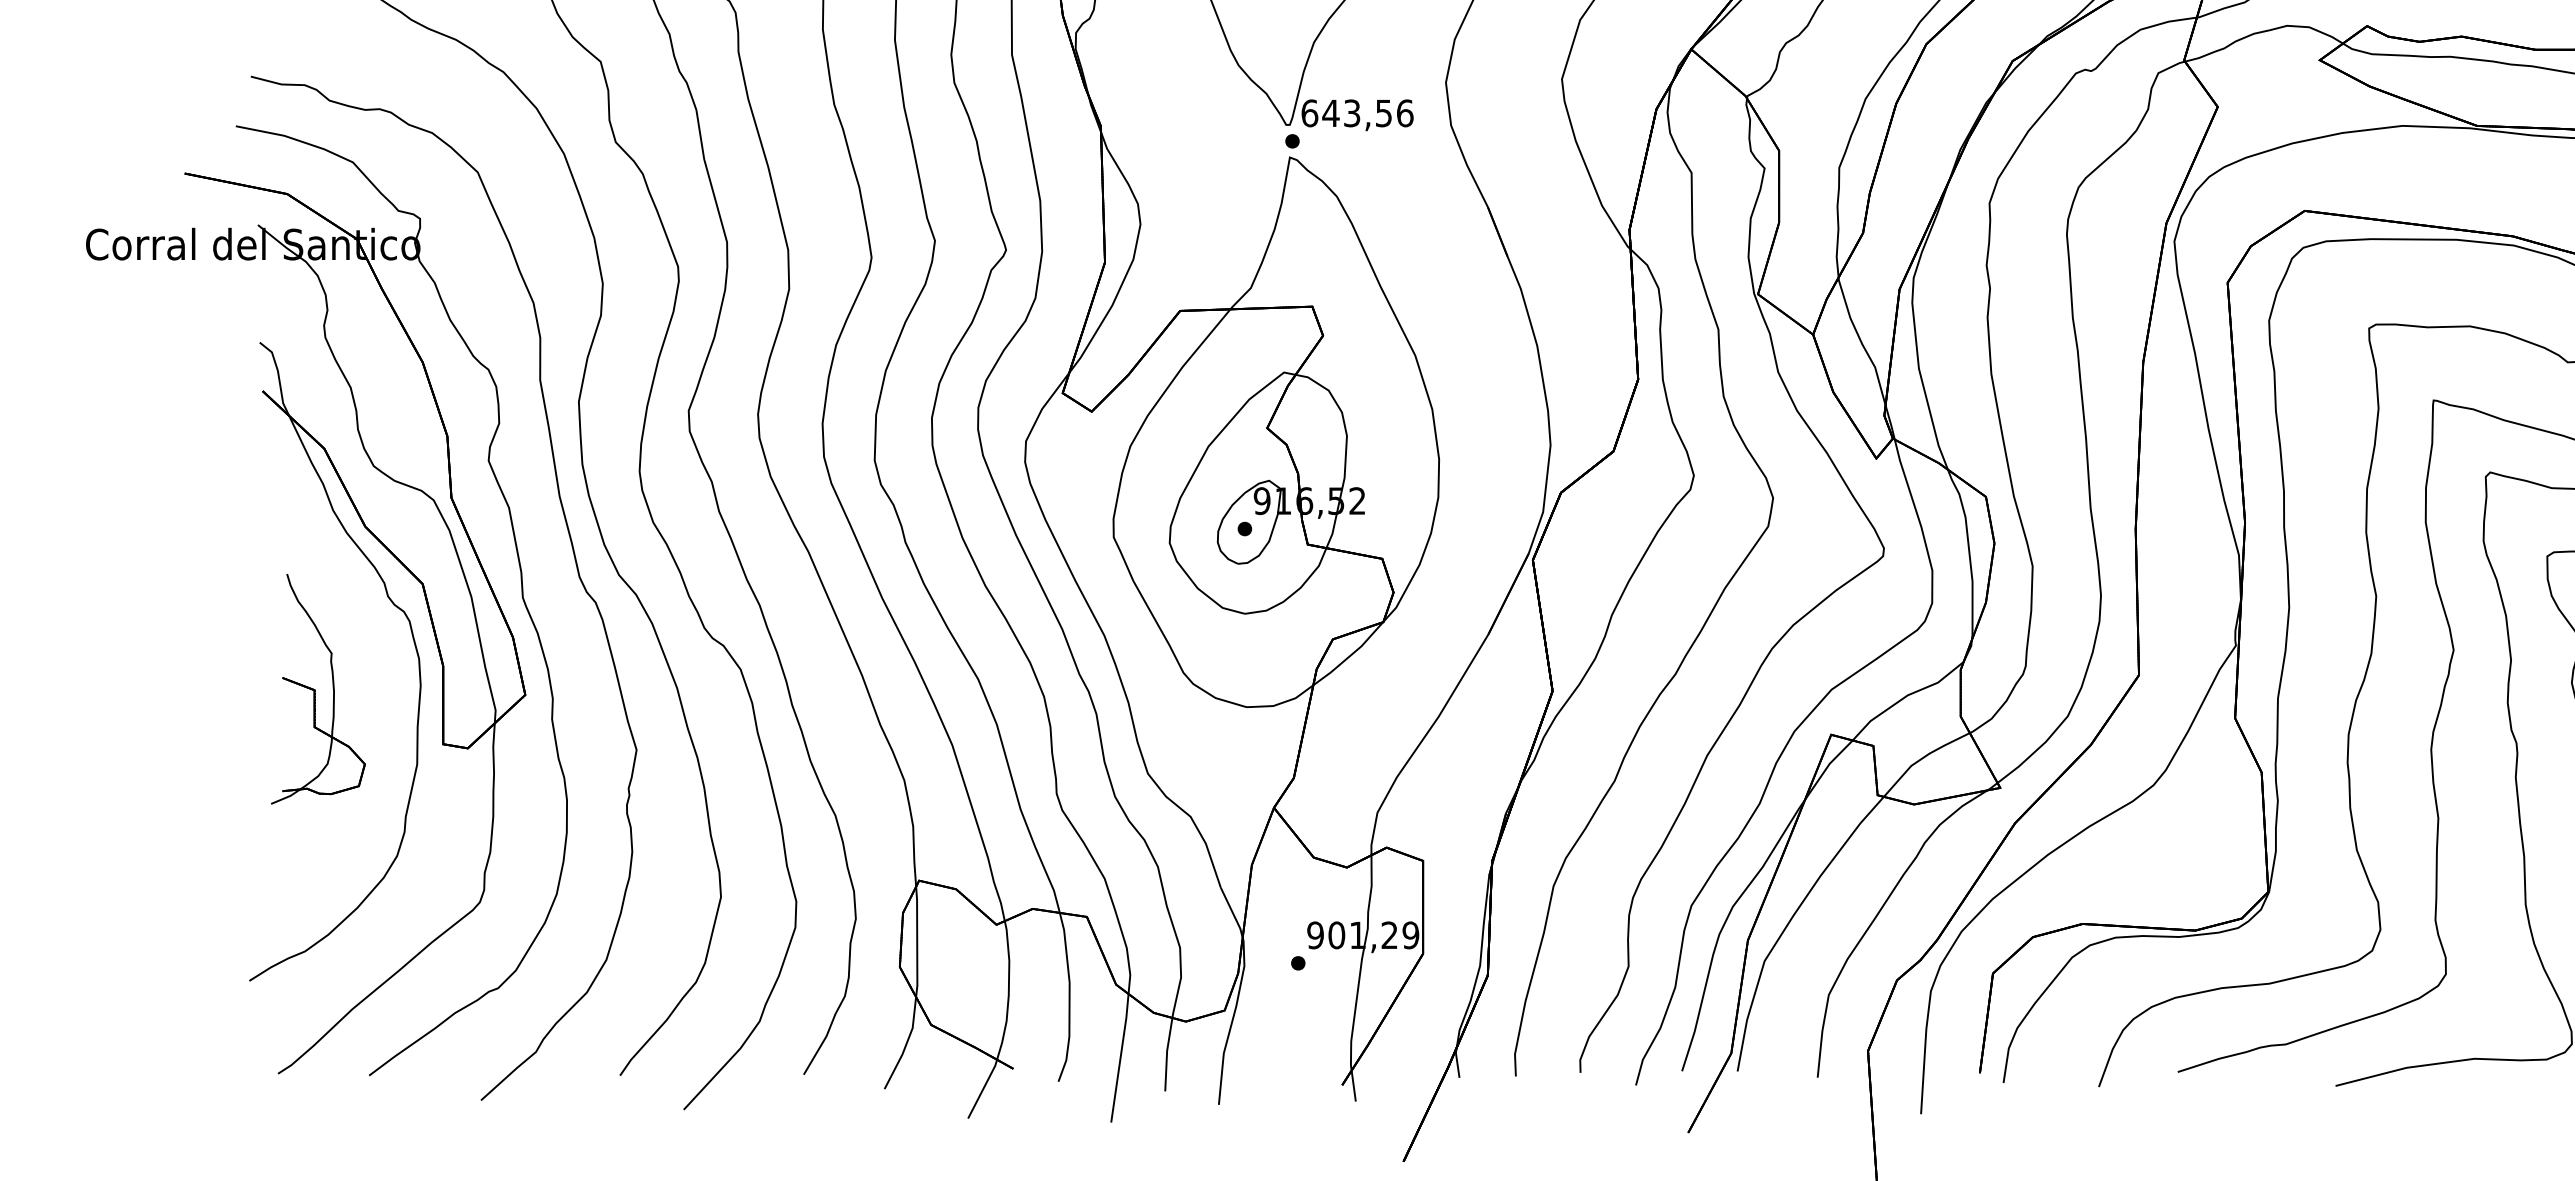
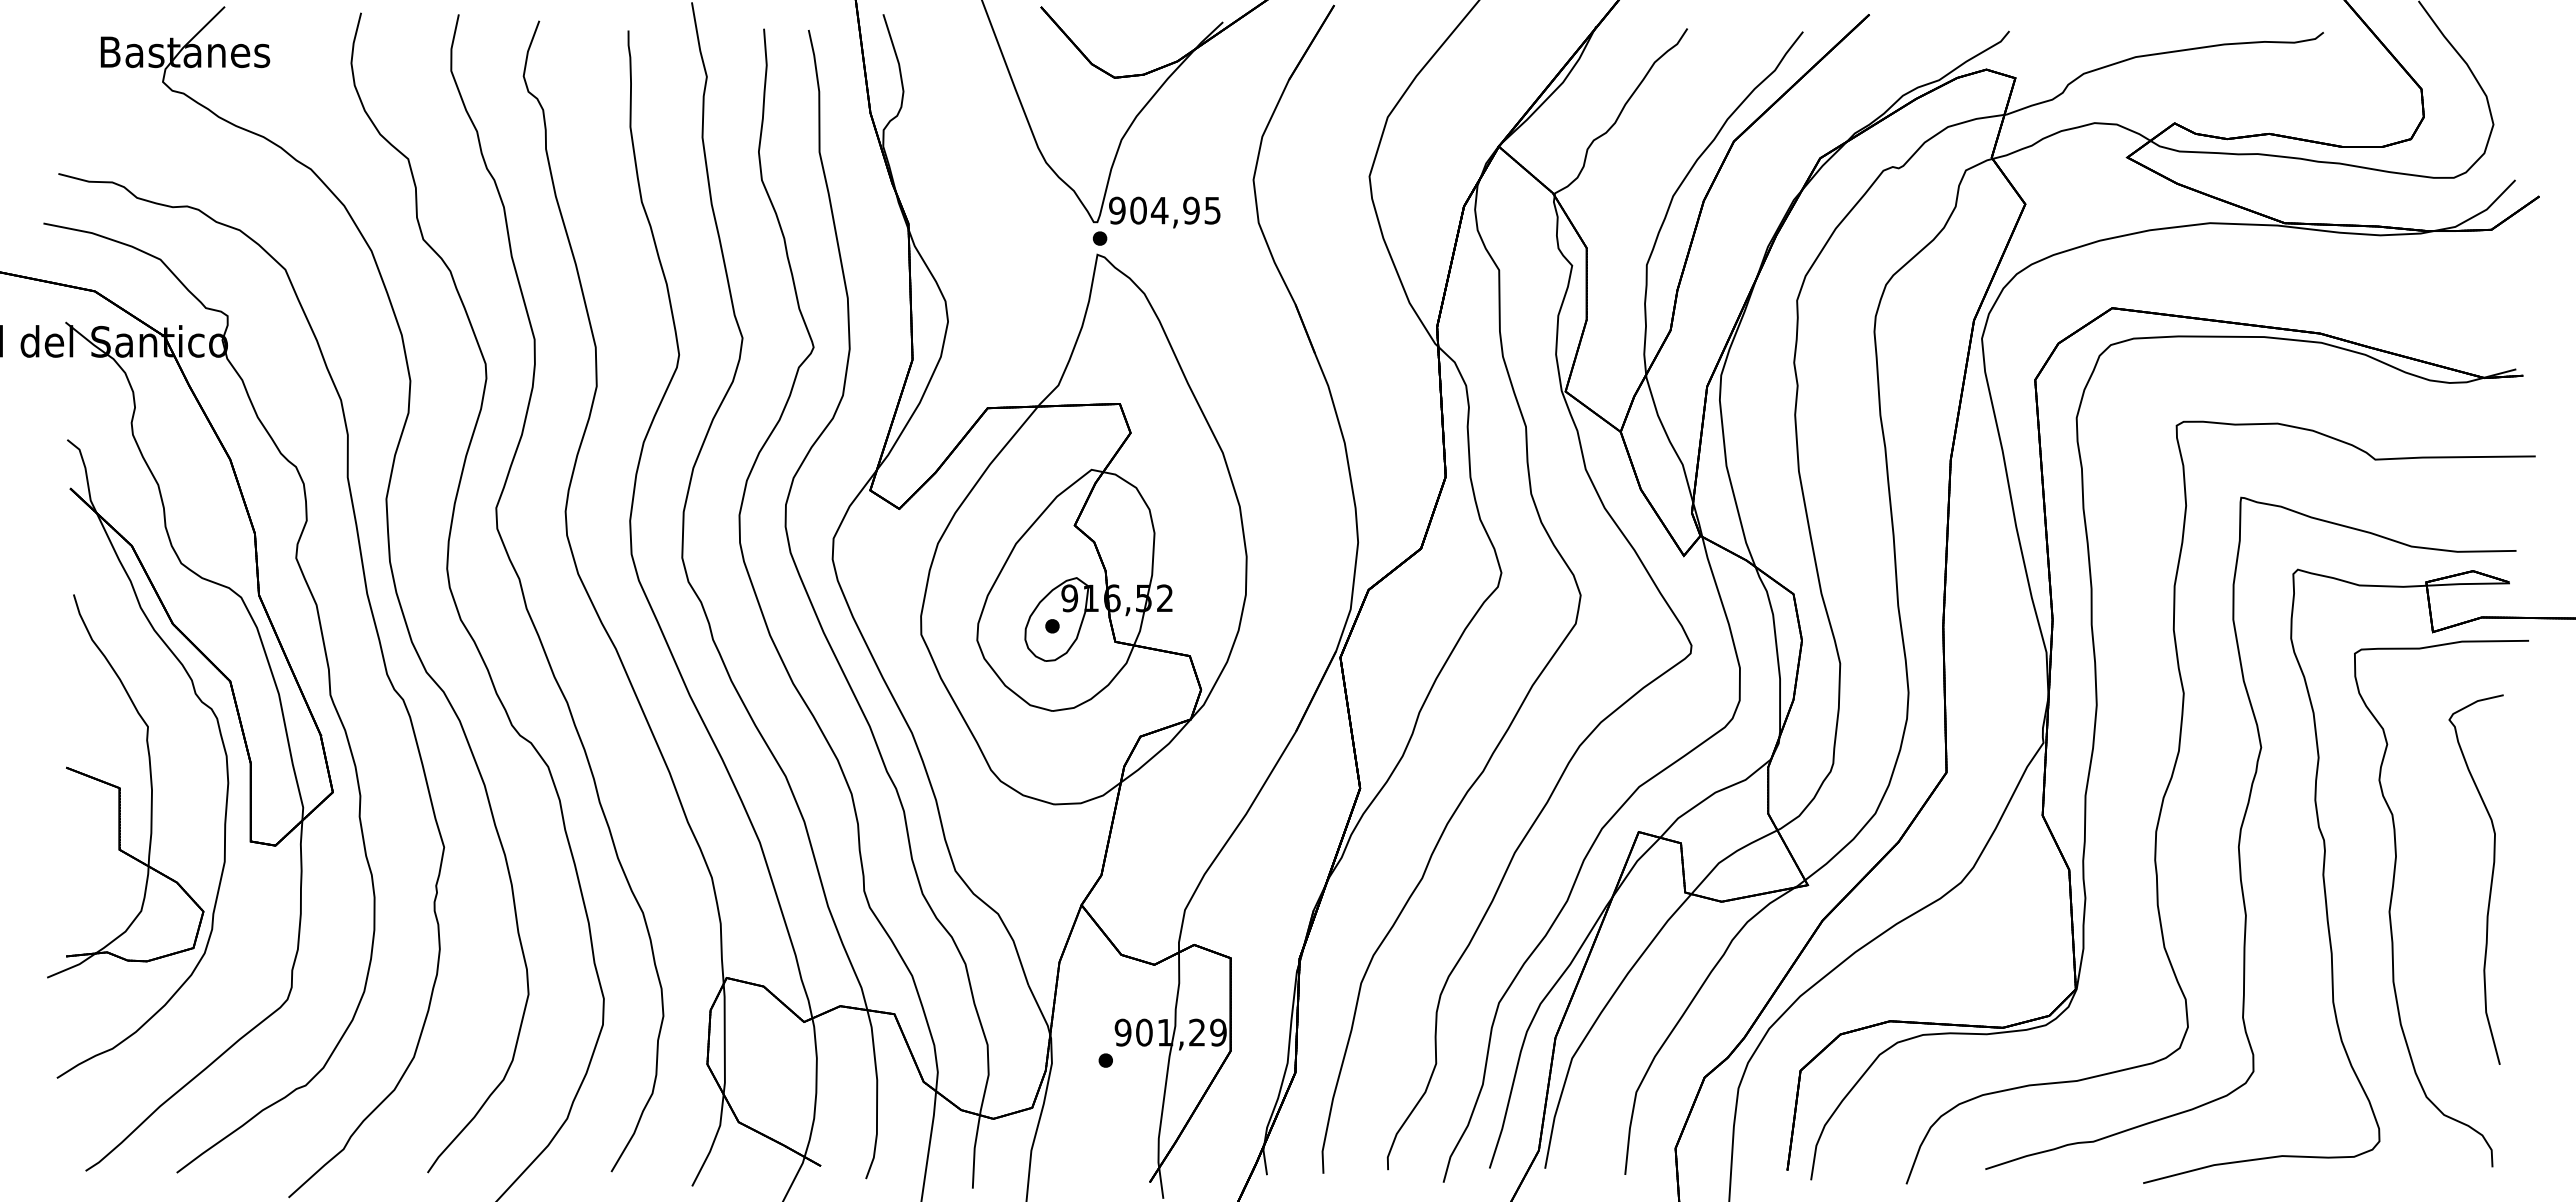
text: (1357, 113) -> (1165, 210), 643,56 -> 904,95
part: (317, 689) -> (125, 786), size x1.67

